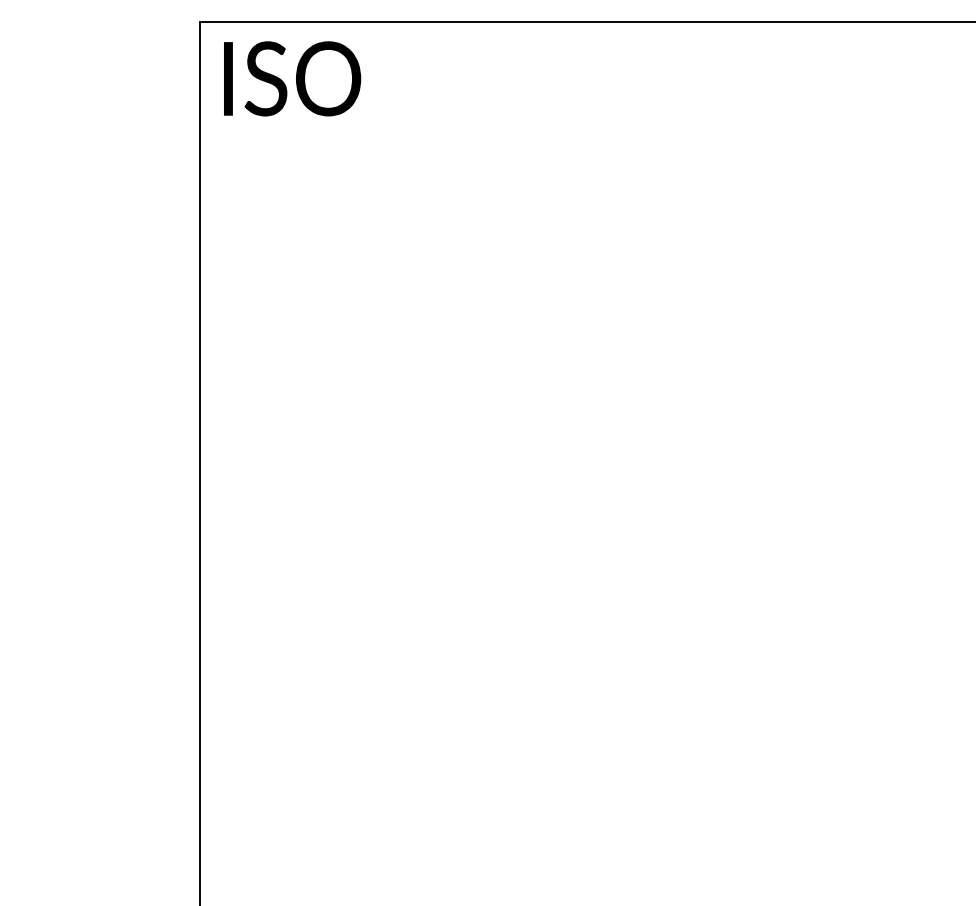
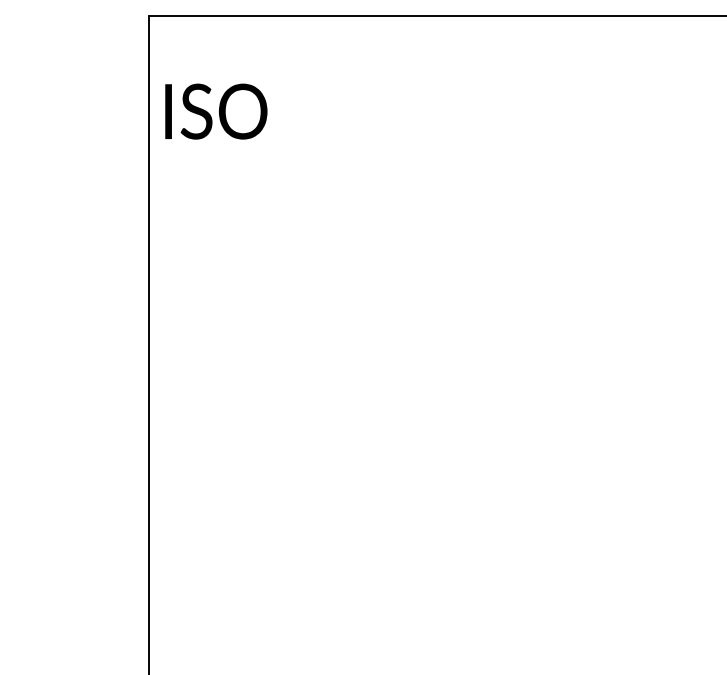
text: (292, 78) -> (216, 111), moved

